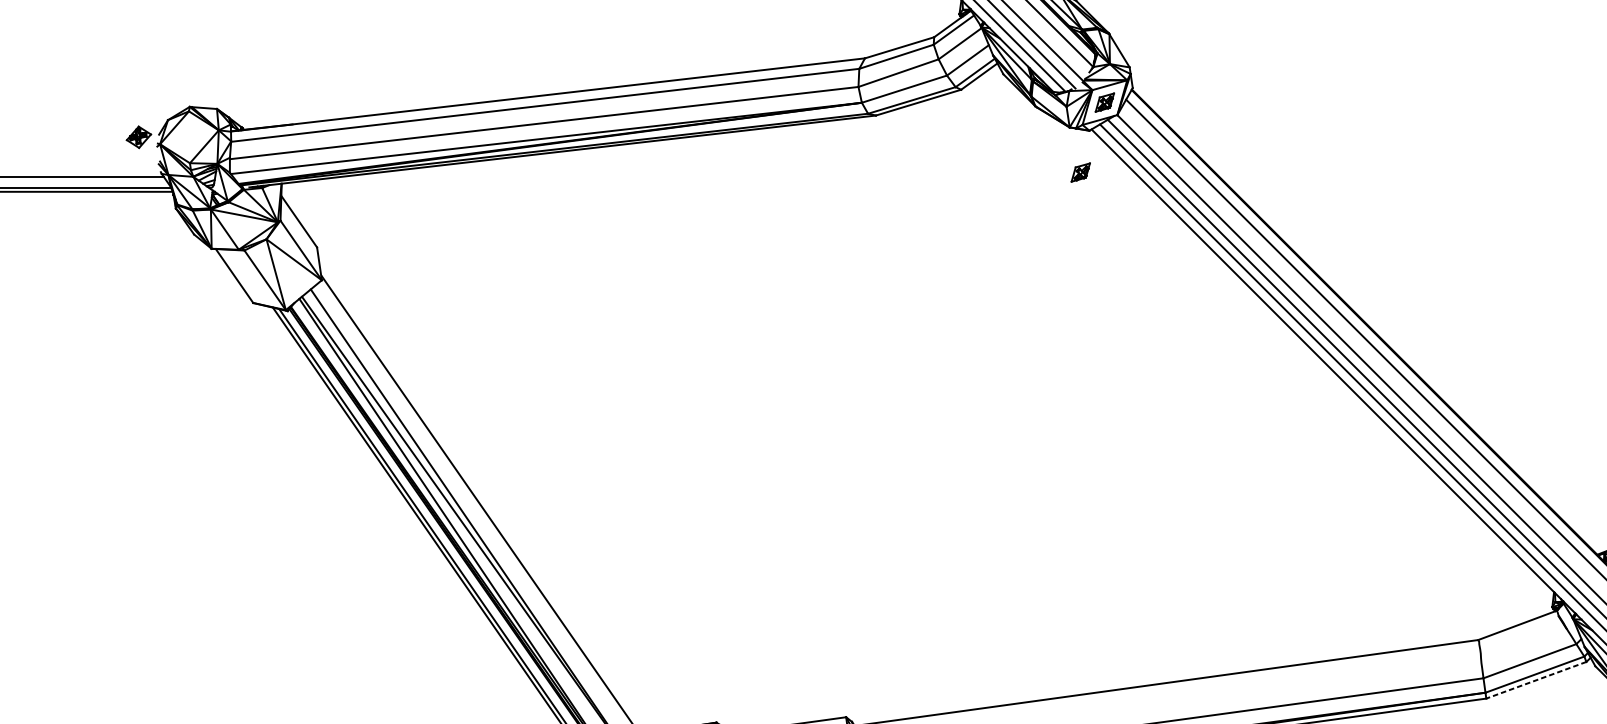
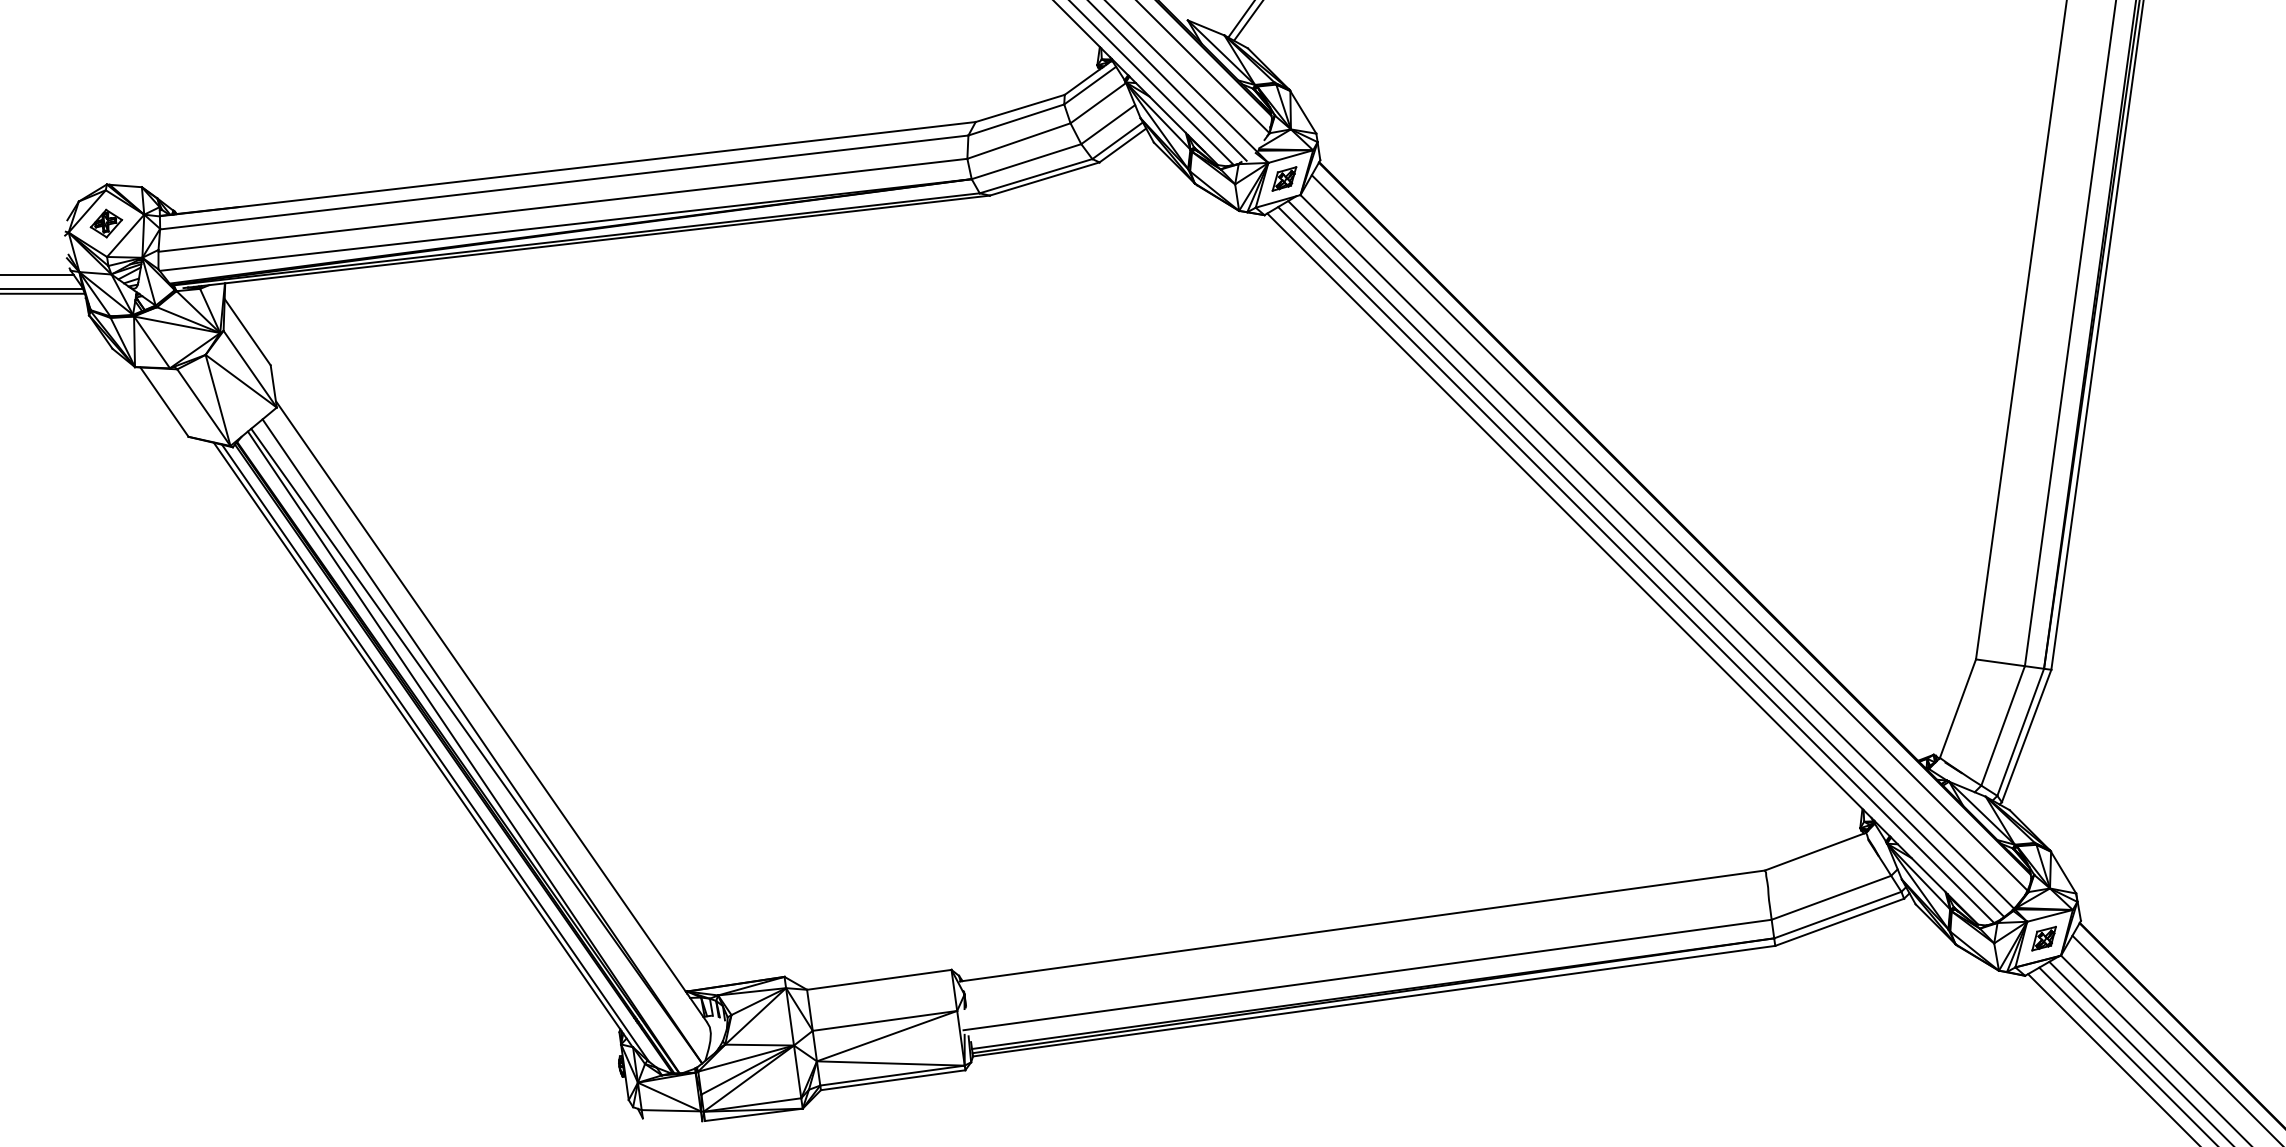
part: (138, 137) -> (106, 223), moved
part: (1080, 172) -> (1253, 268), removed
line: (1536, 680) -> (1839, 922), dashed -> solid

